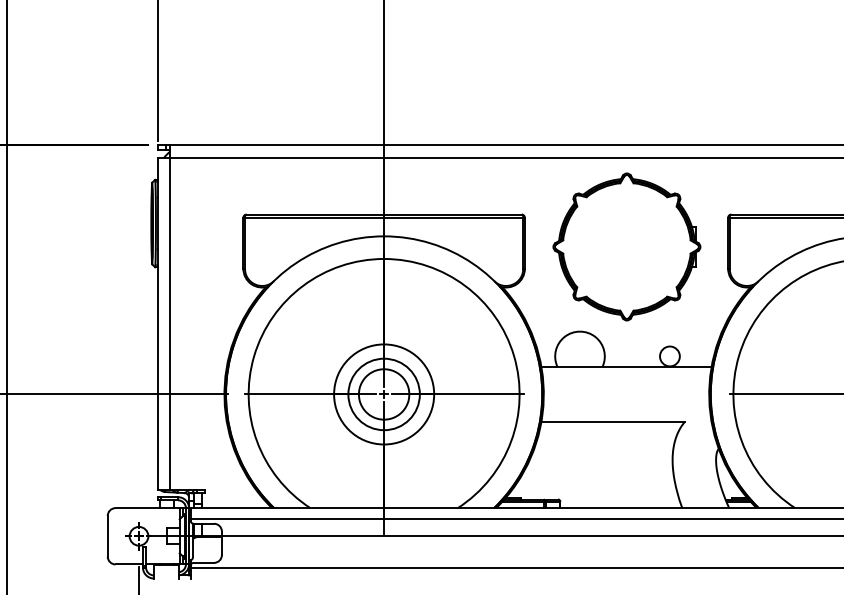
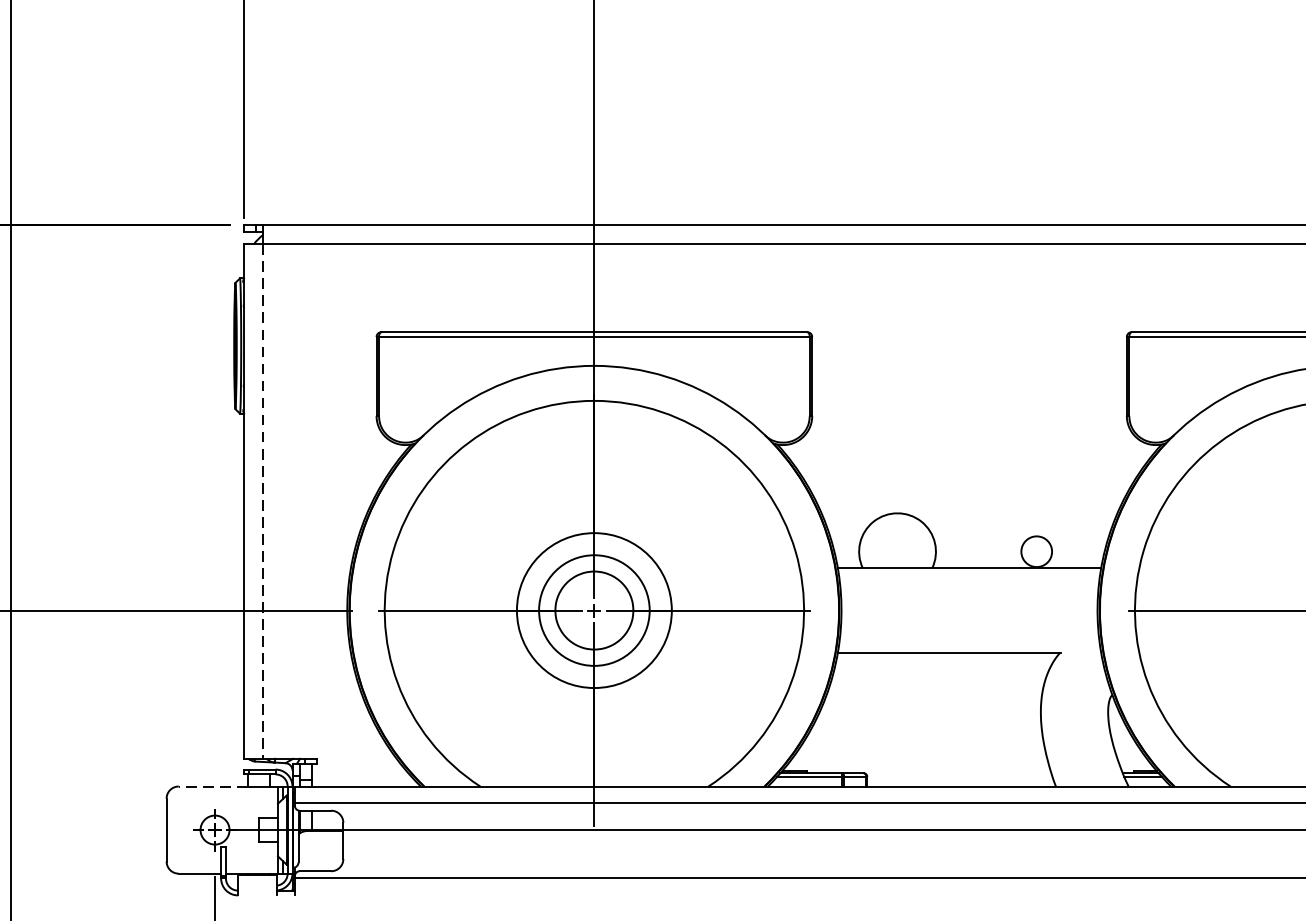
part: (626, 246) -> (969, 381), removed
line: (170, 324) -> (263, 502), solid -> dashed
line: (137, 508) -> (212, 787), solid -> dashed

